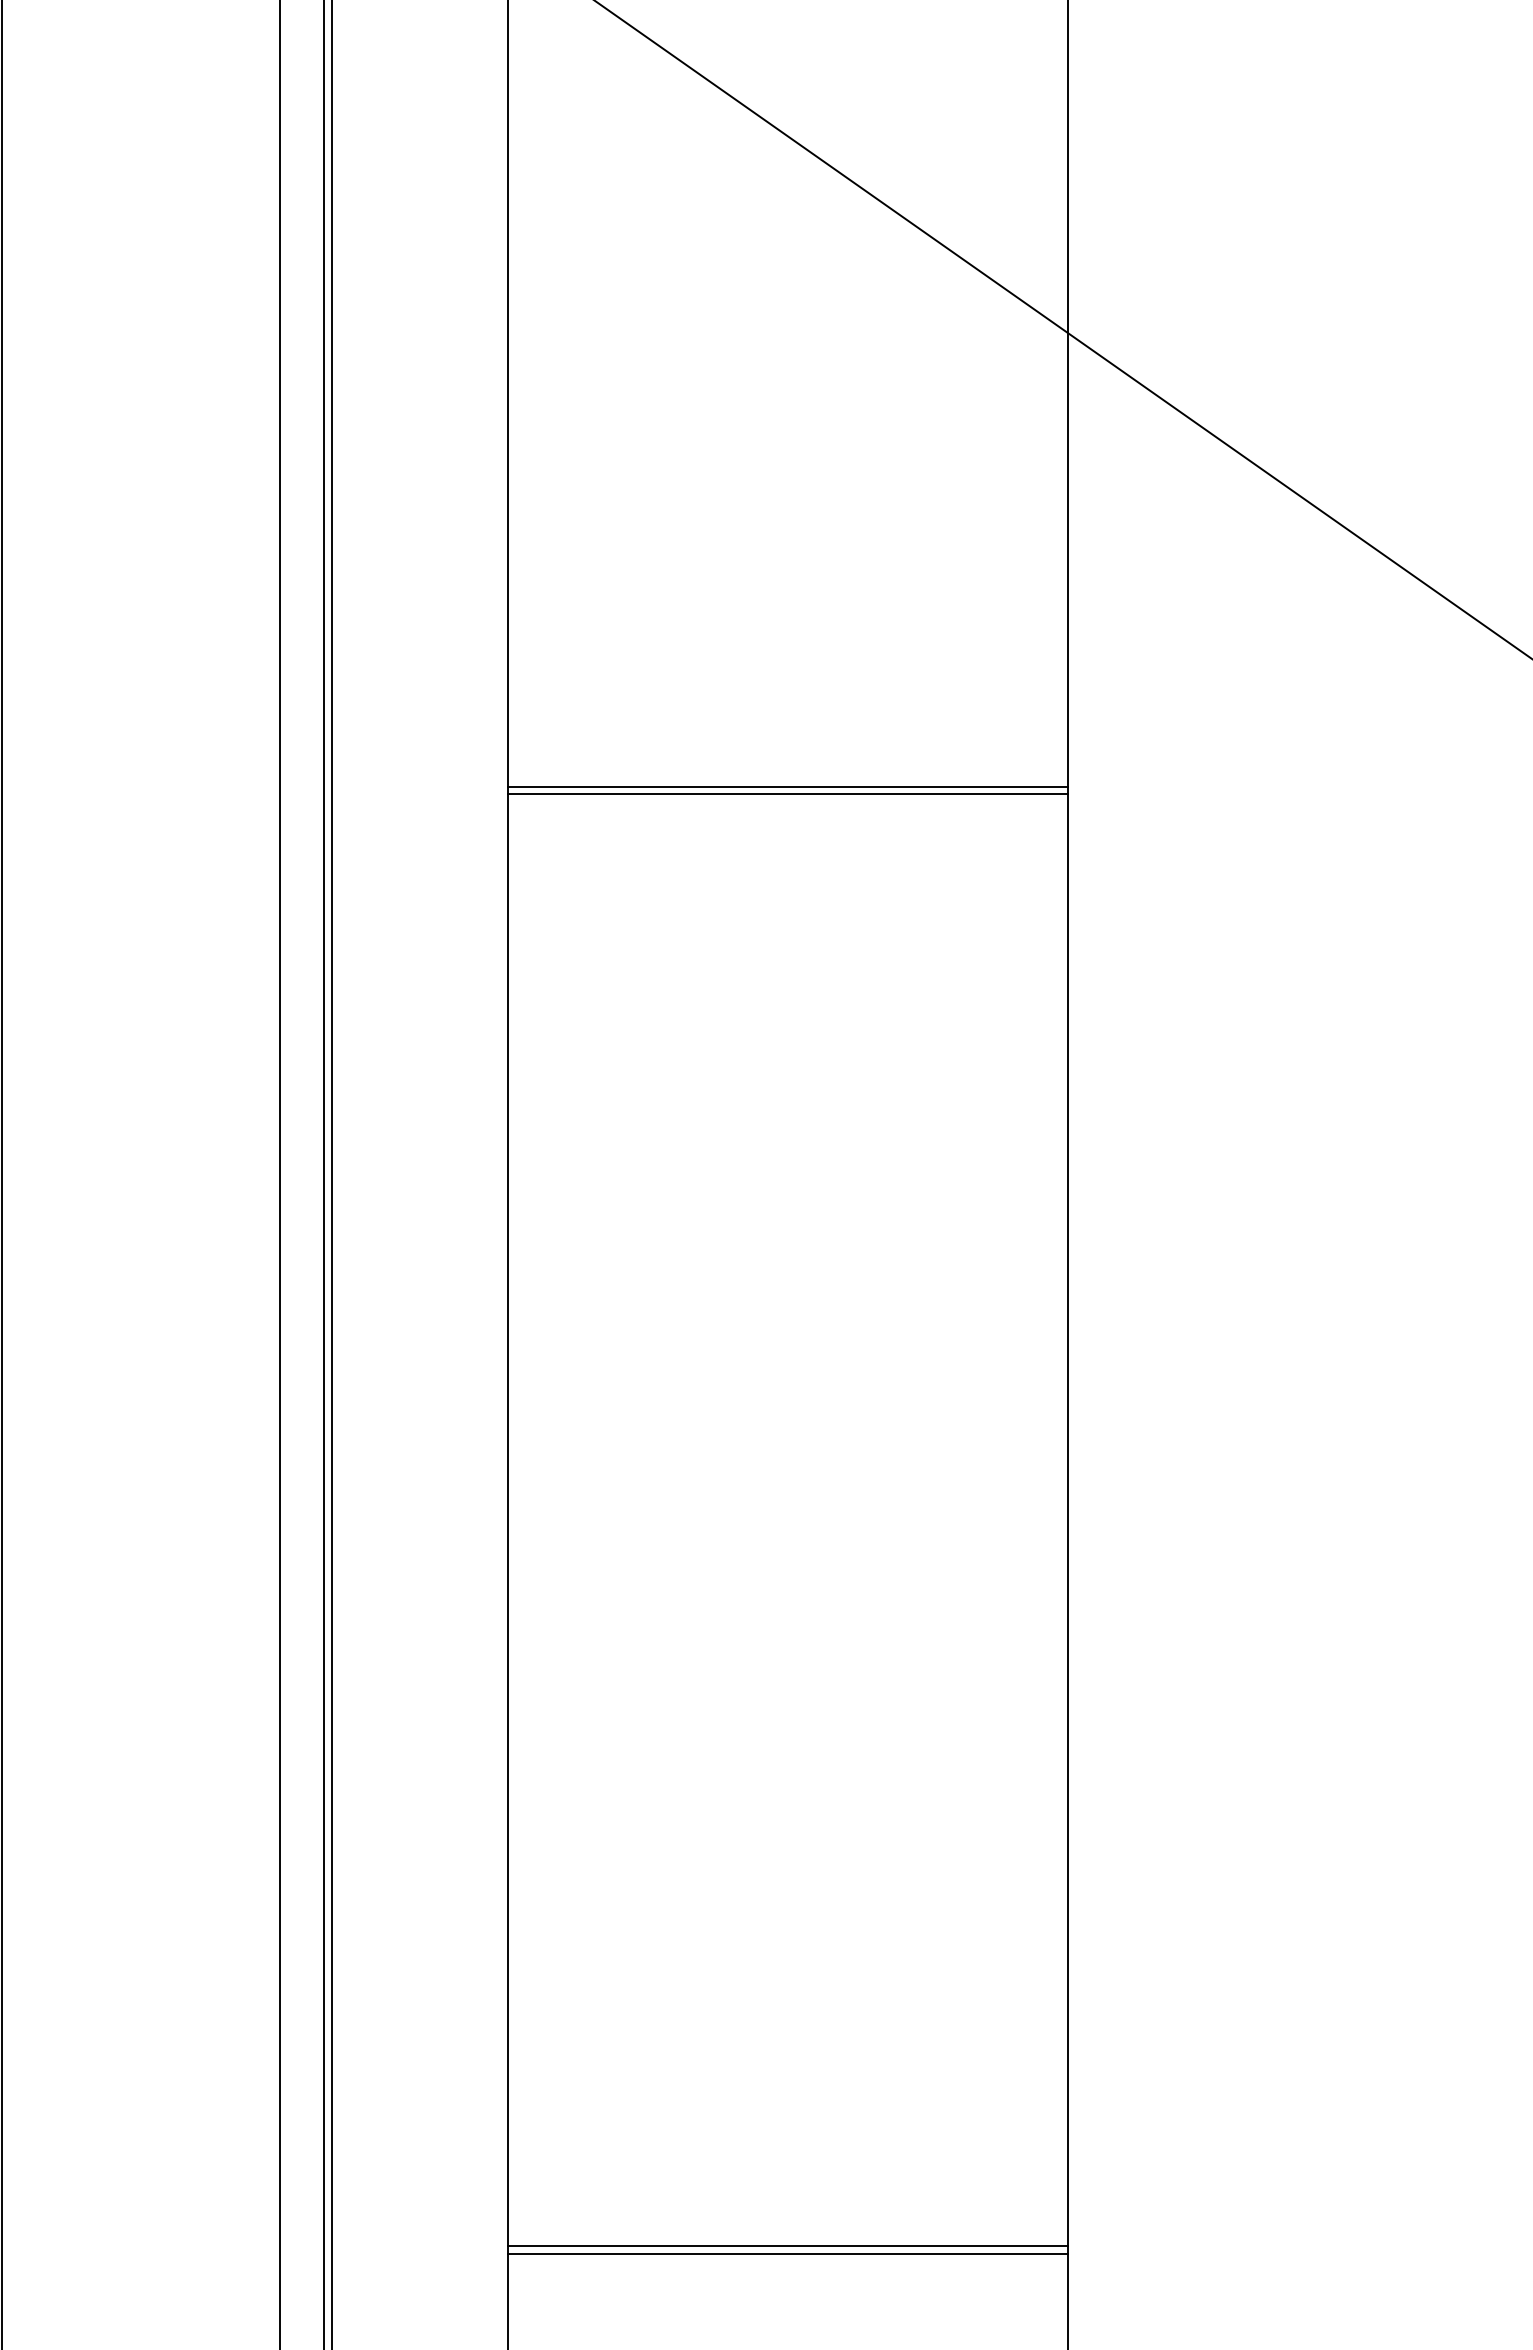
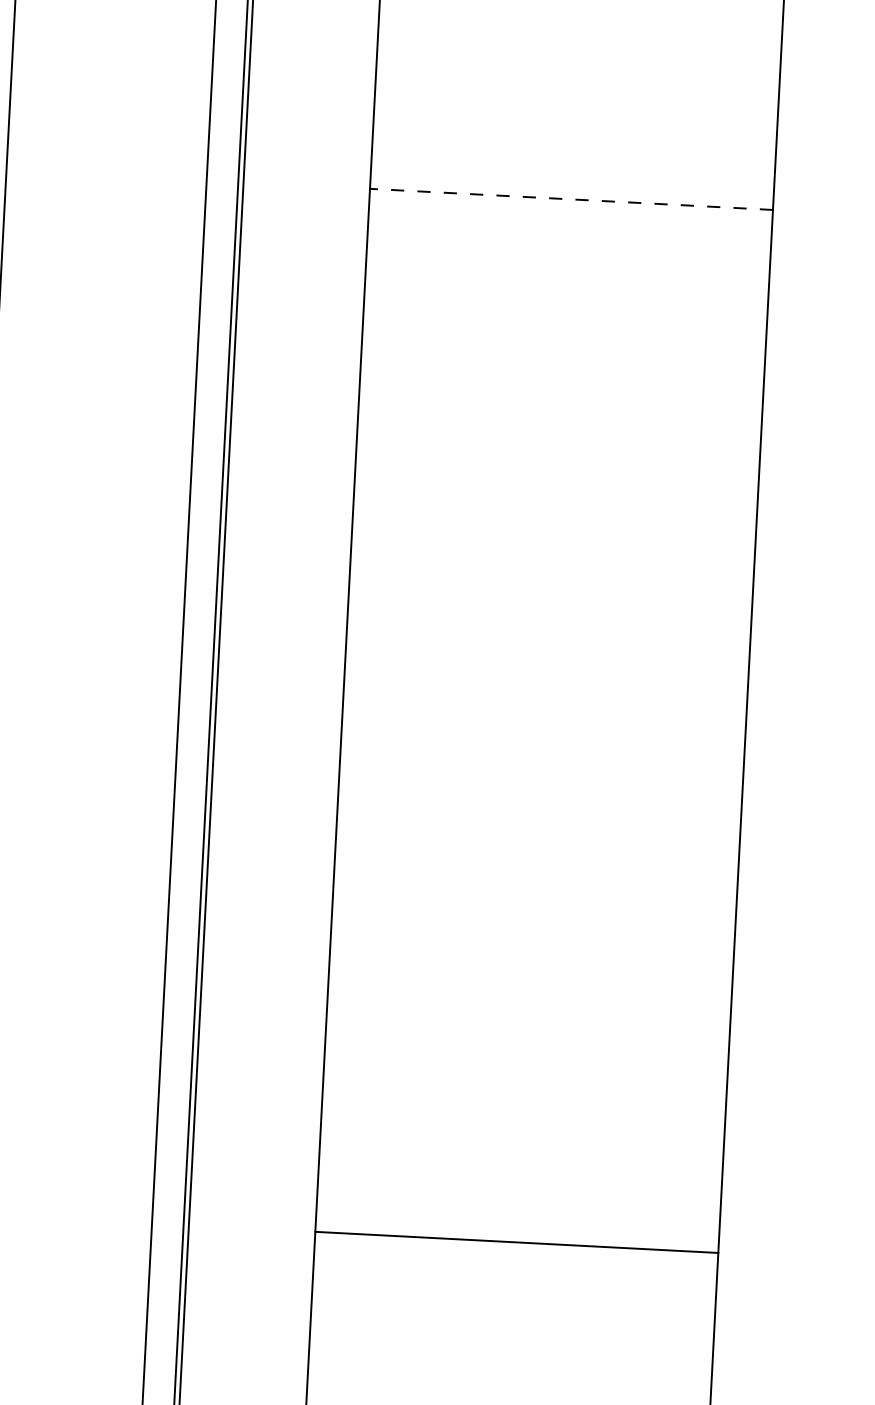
line: (787, 787) -> (571, 194), removed
line: (787, 794) -> (571, 199), solid -> dashed
line: (787, 2253) -> (516, 1247), removed

